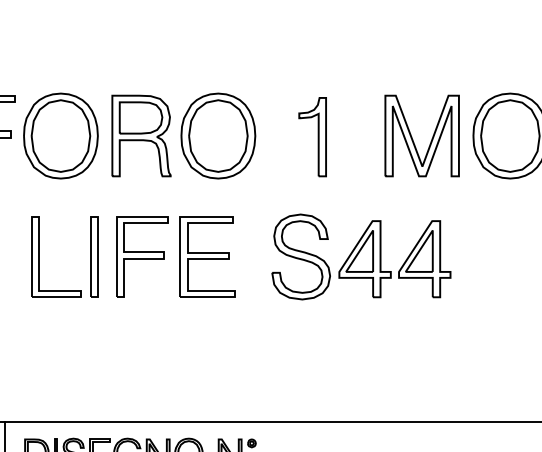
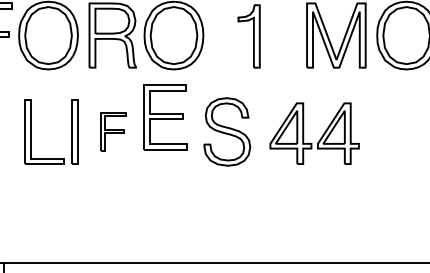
part: (142, 256) -> (113, 131), size x0.6
part: (207, 256) -> (165, 117), moved
part: (300, 256) -> (226, 131), moved

